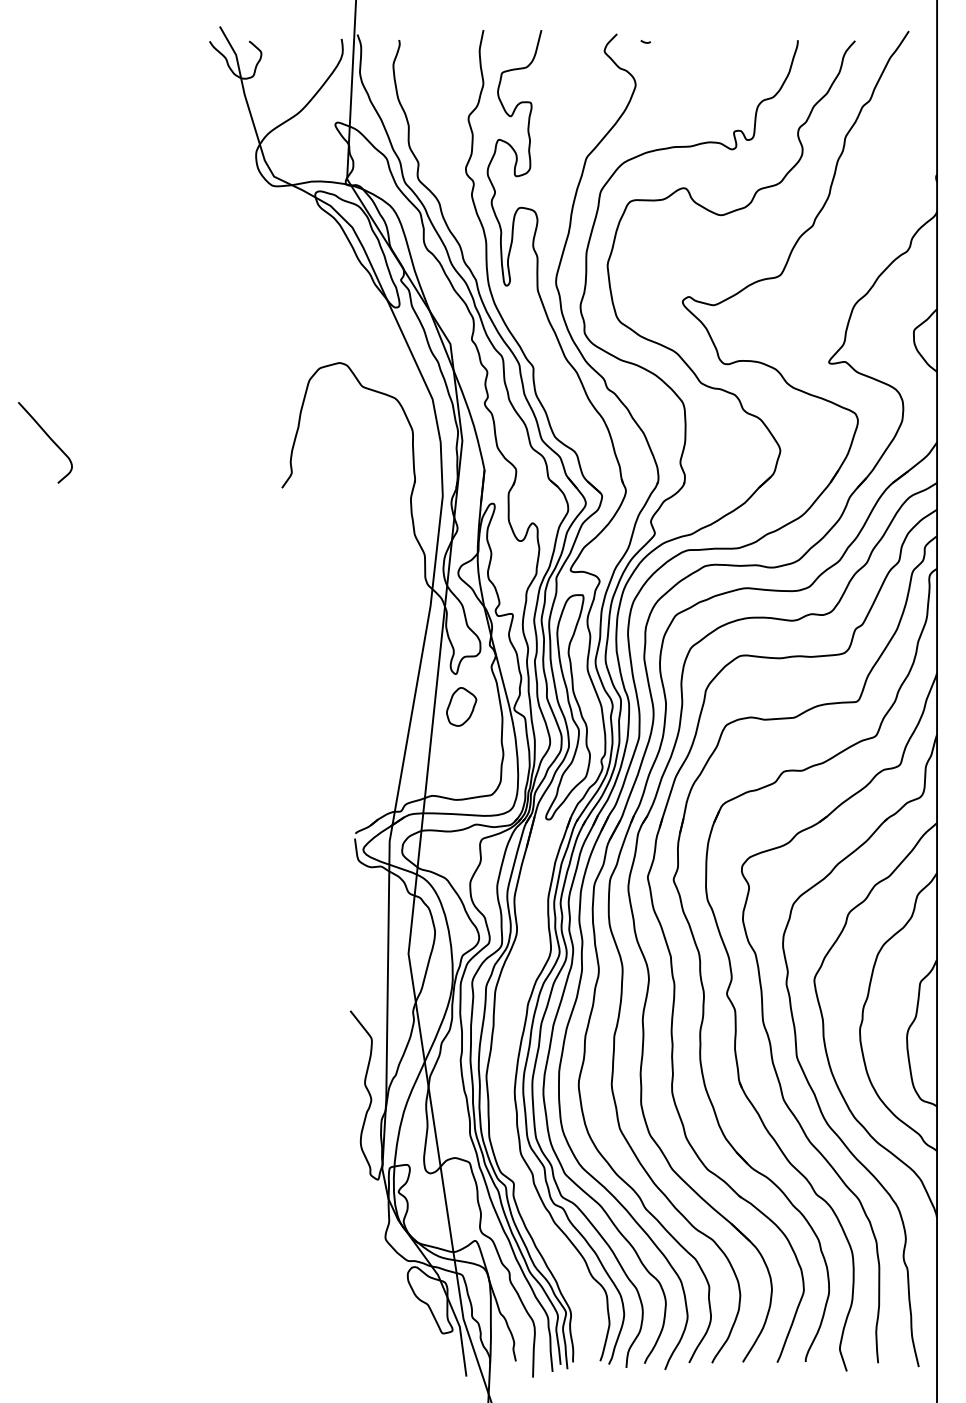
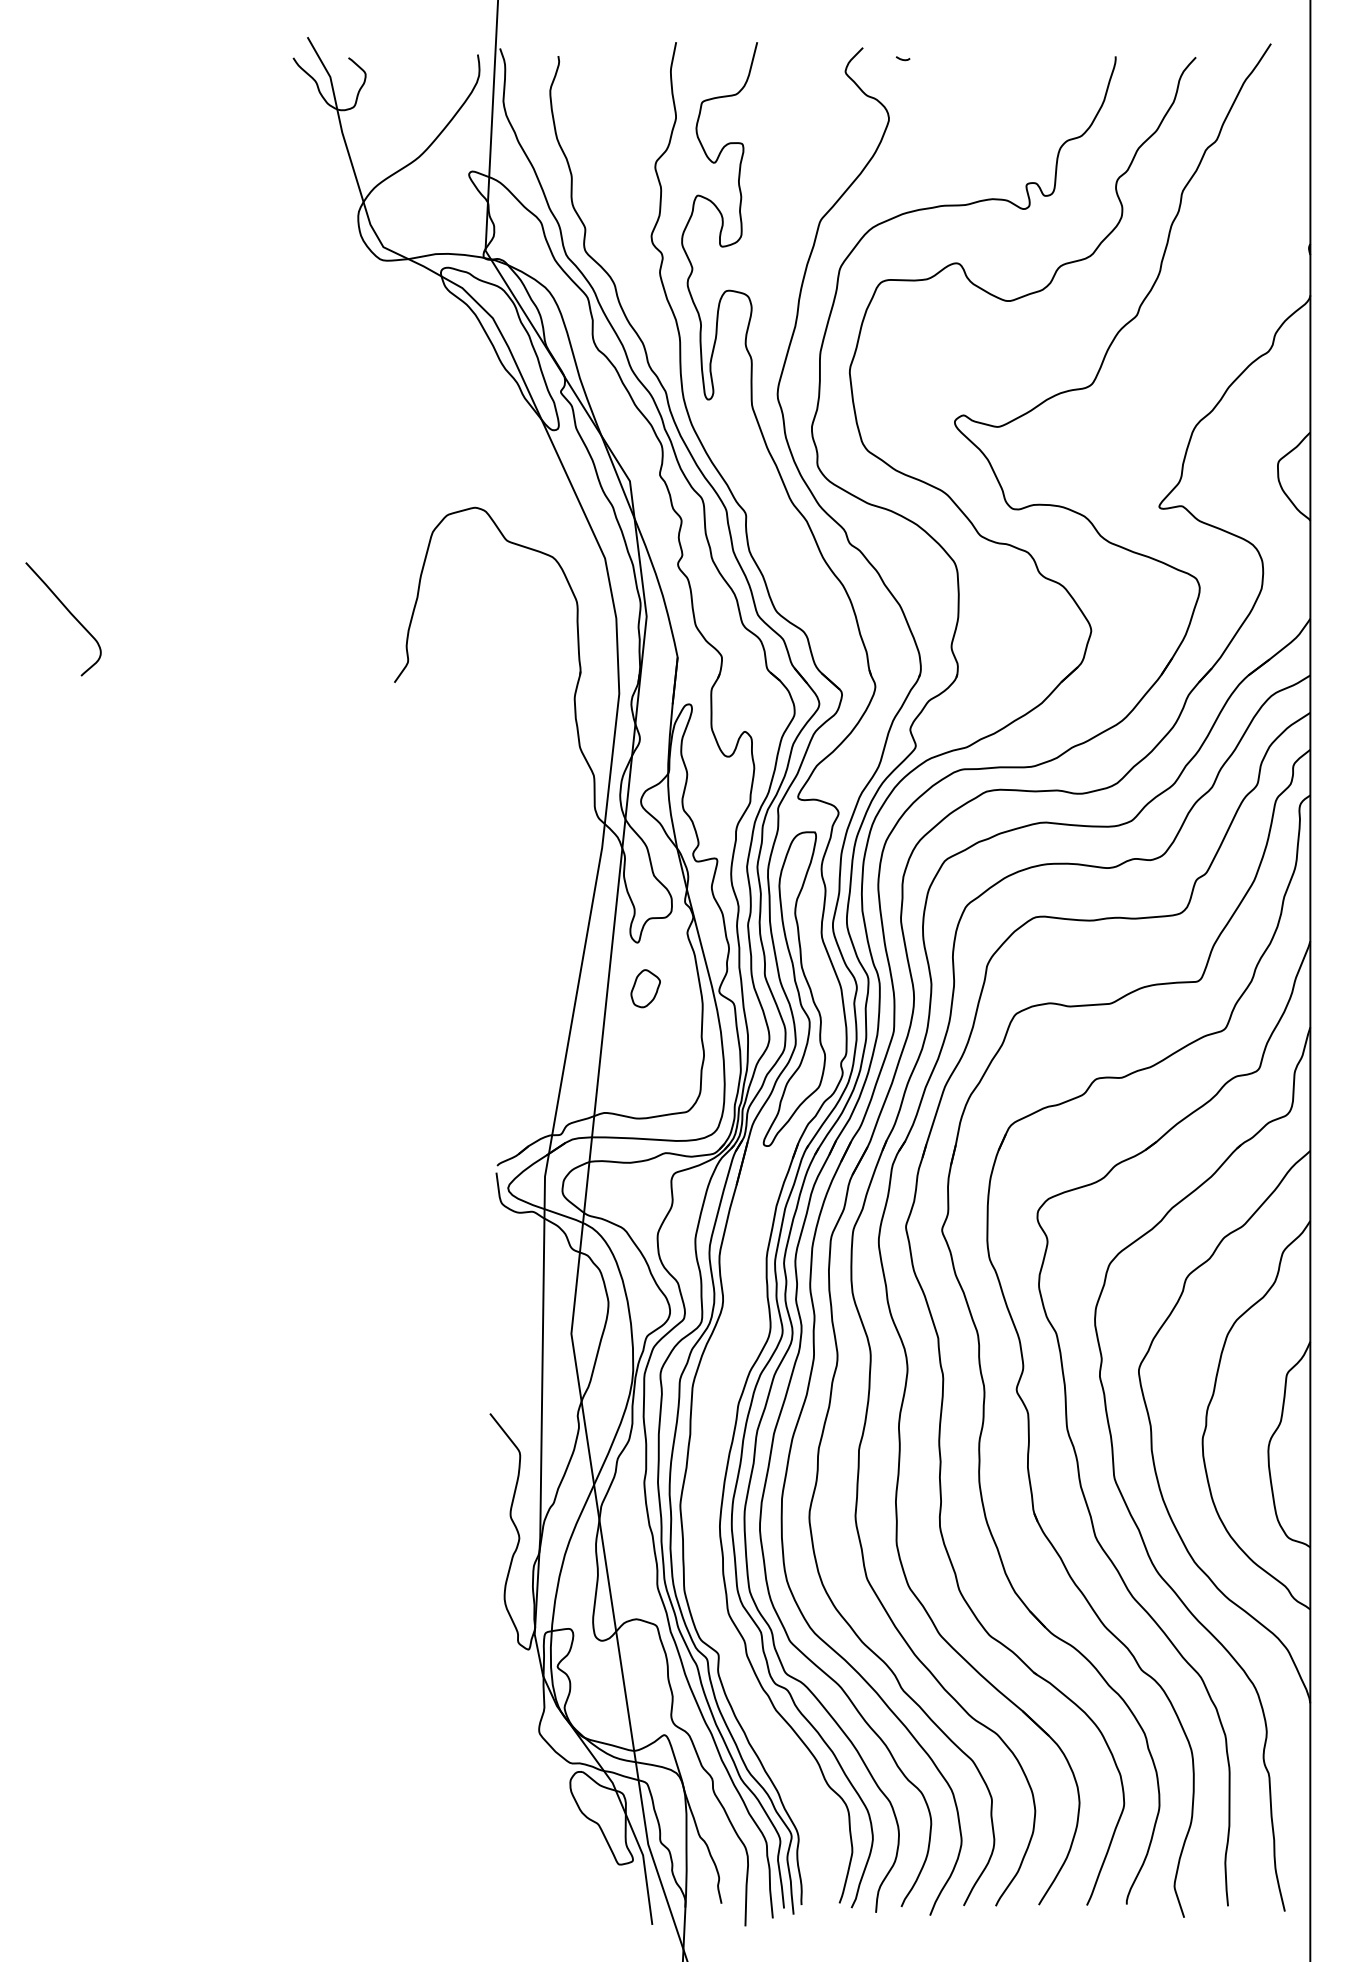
part: (461, 706) -> (645, 988), size x0.7

